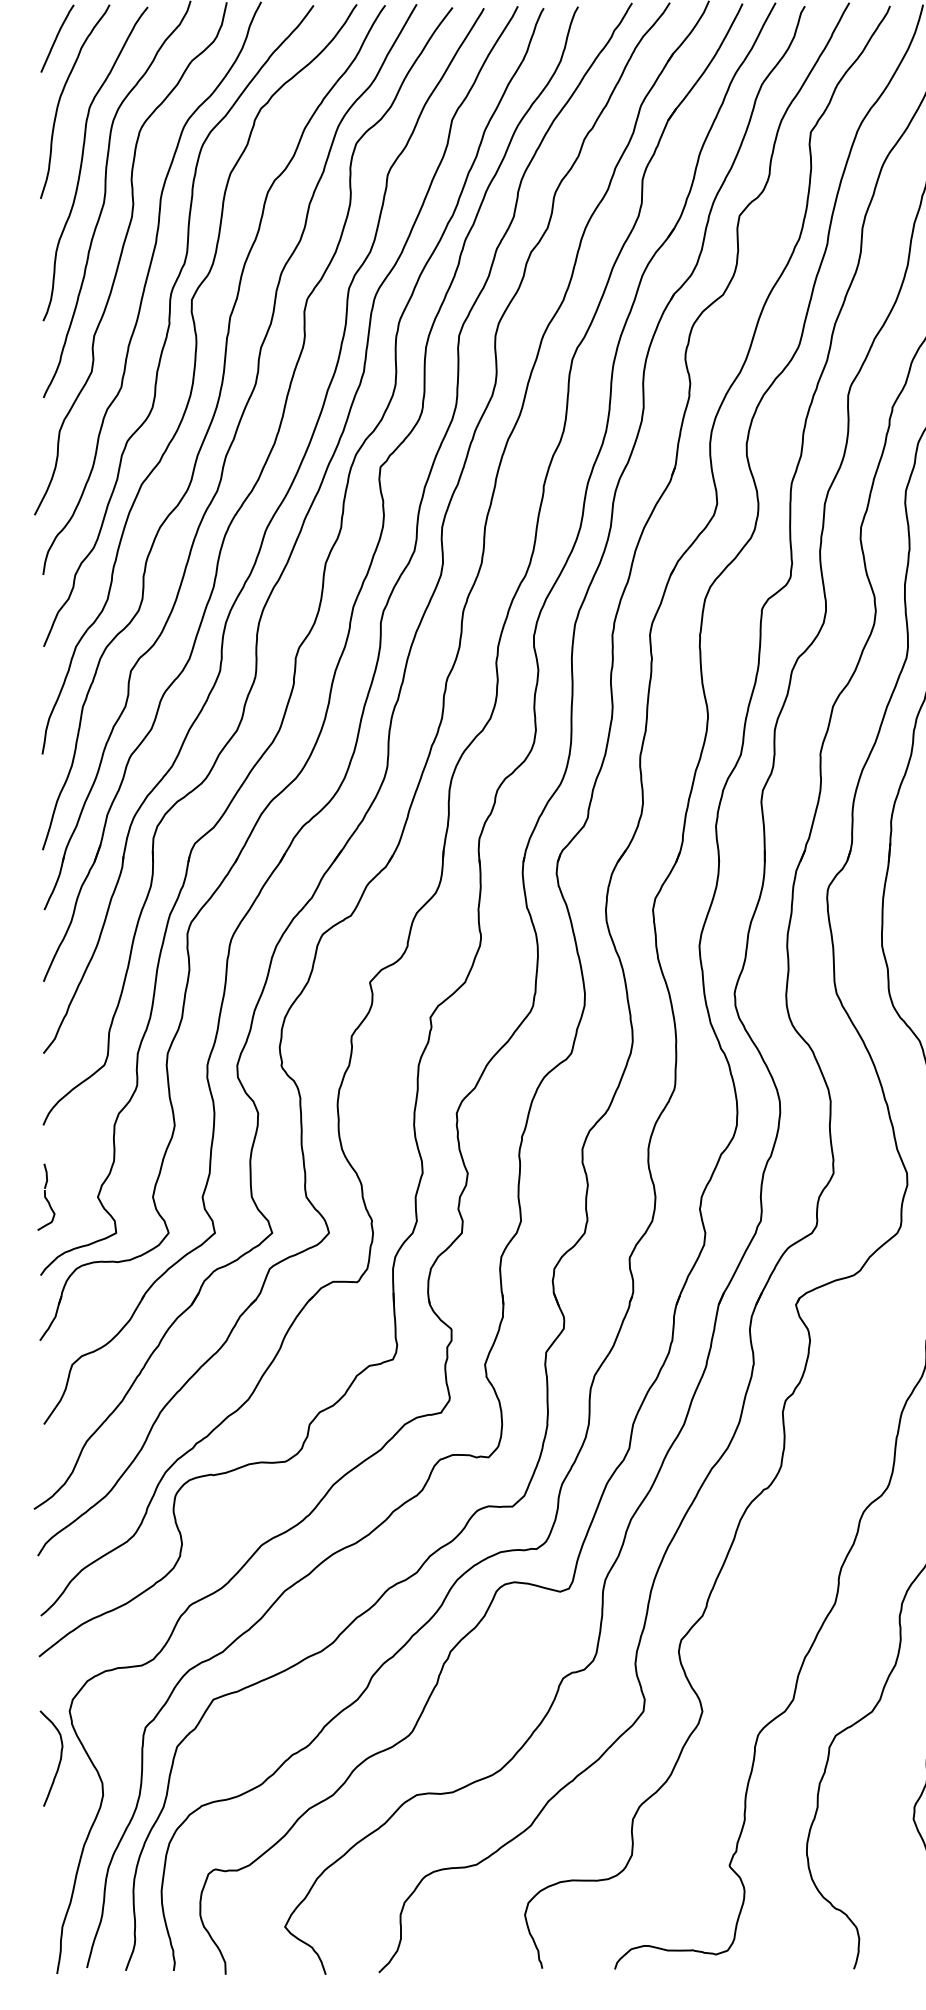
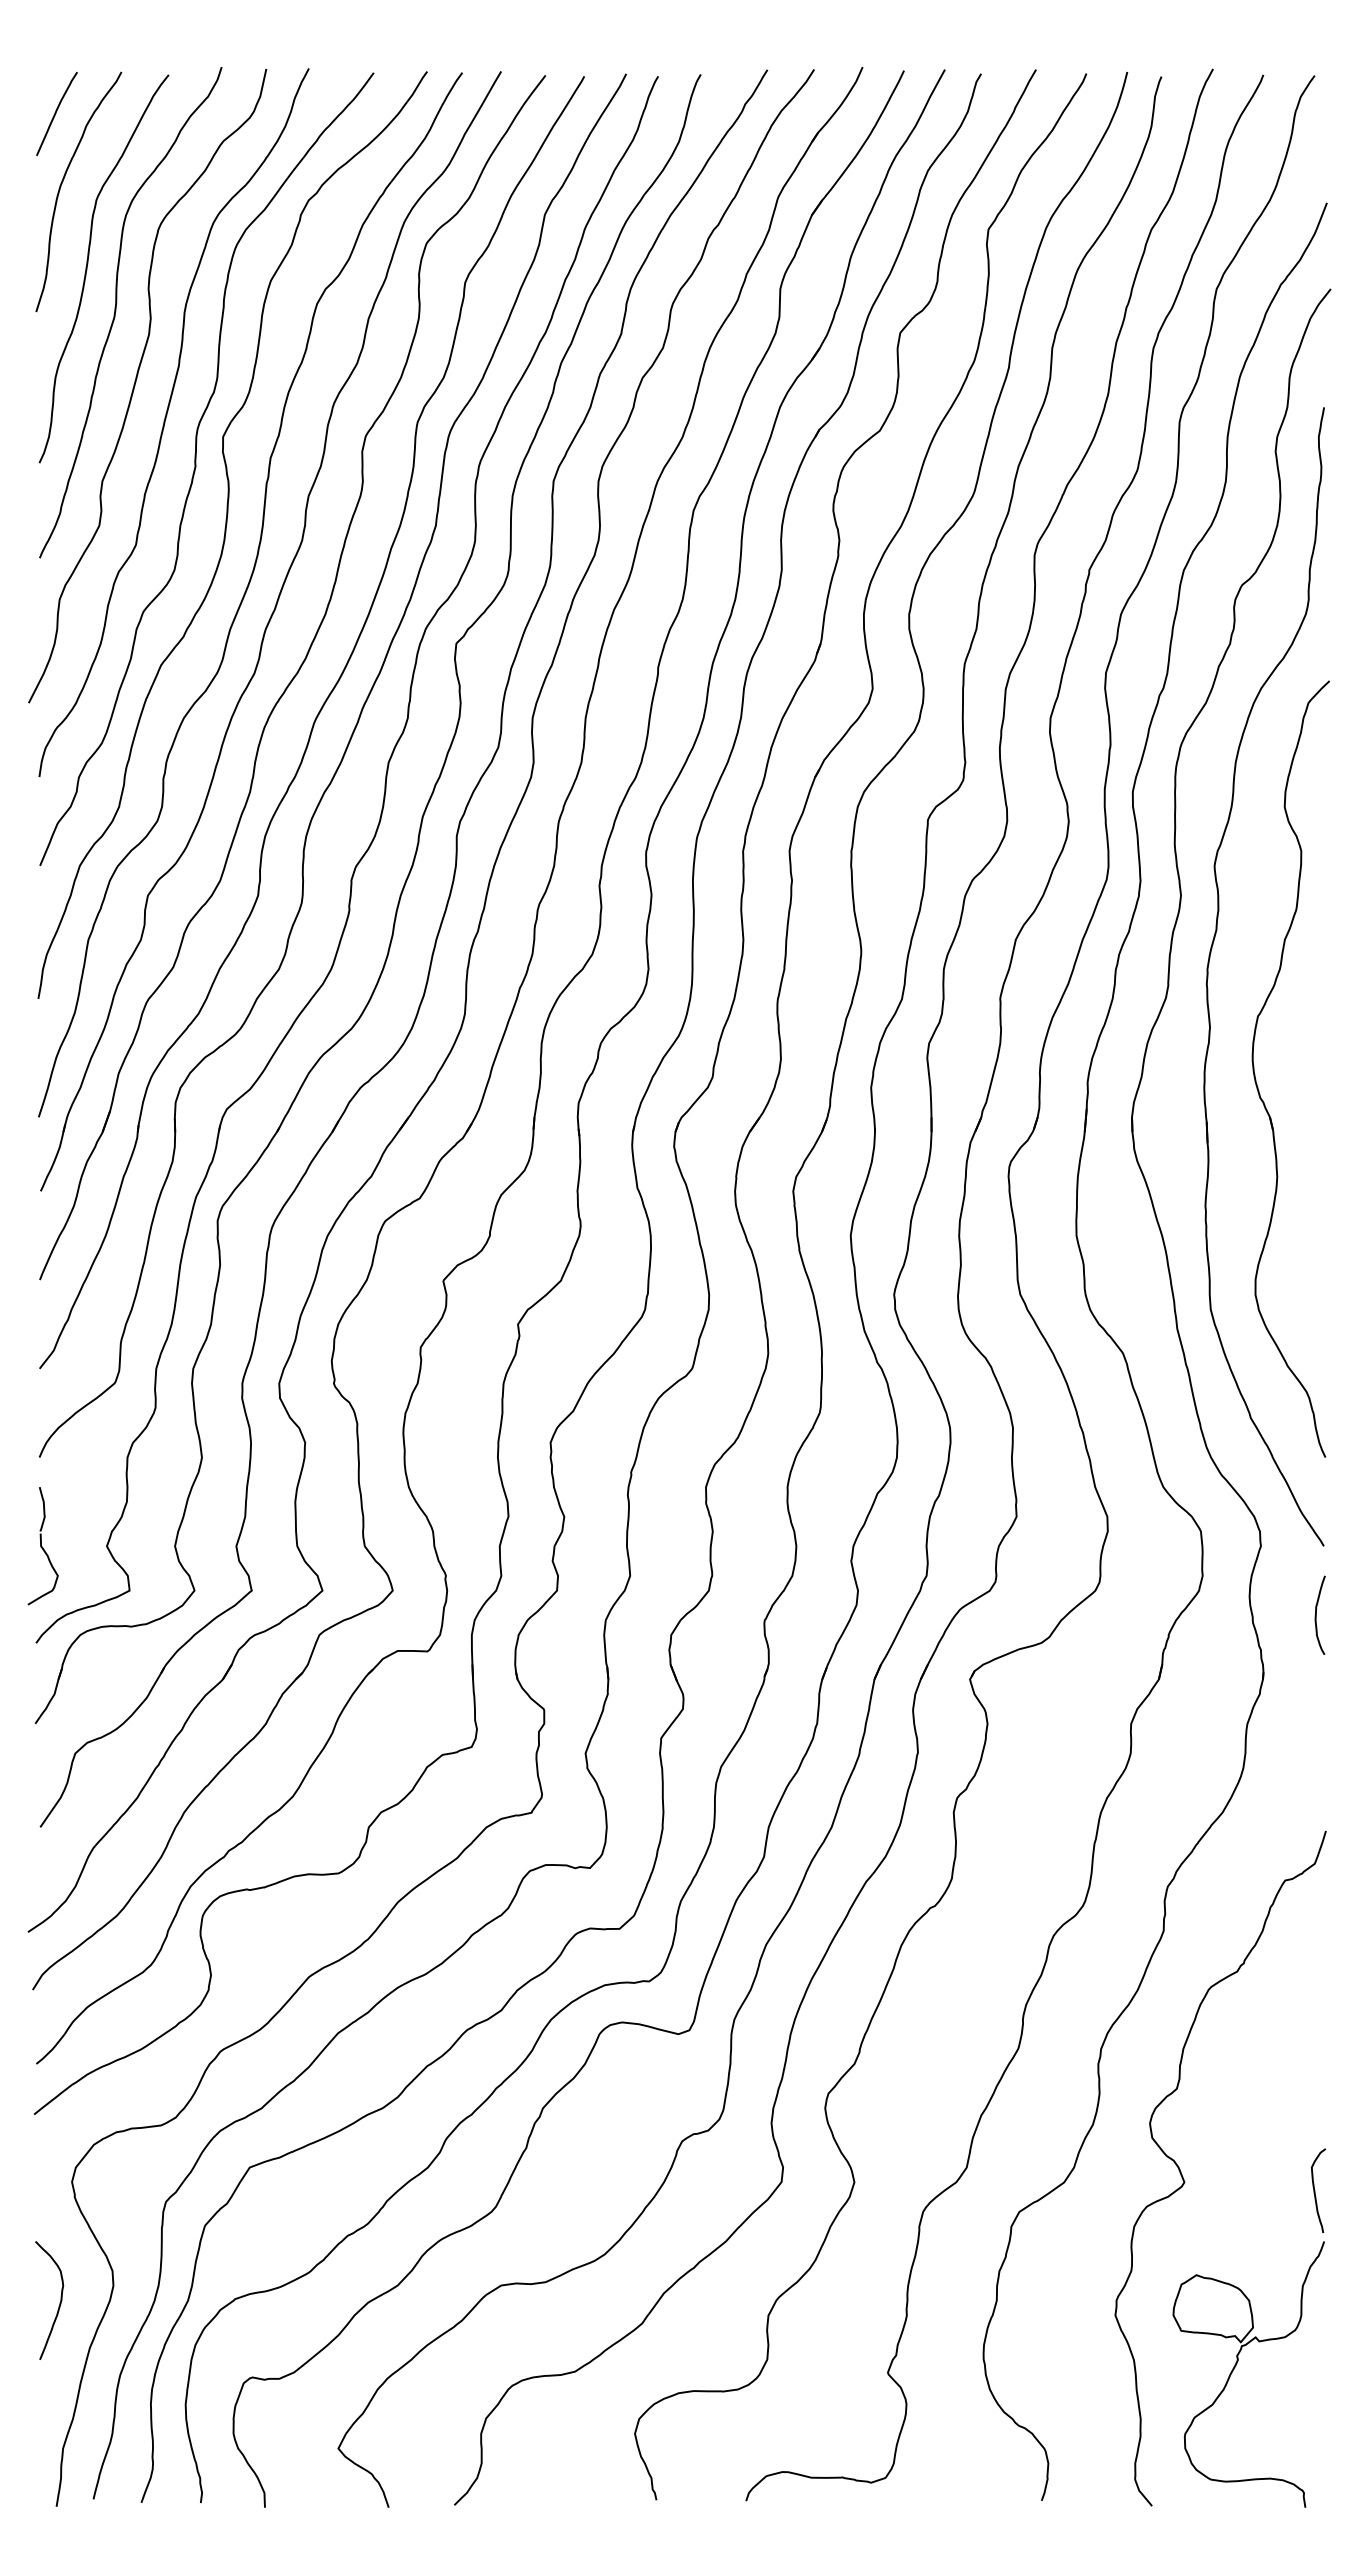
part: (45, 1197) -> (42, 1546), size x1.43
curve: (59, 1760) -> (59, 2302), moved

